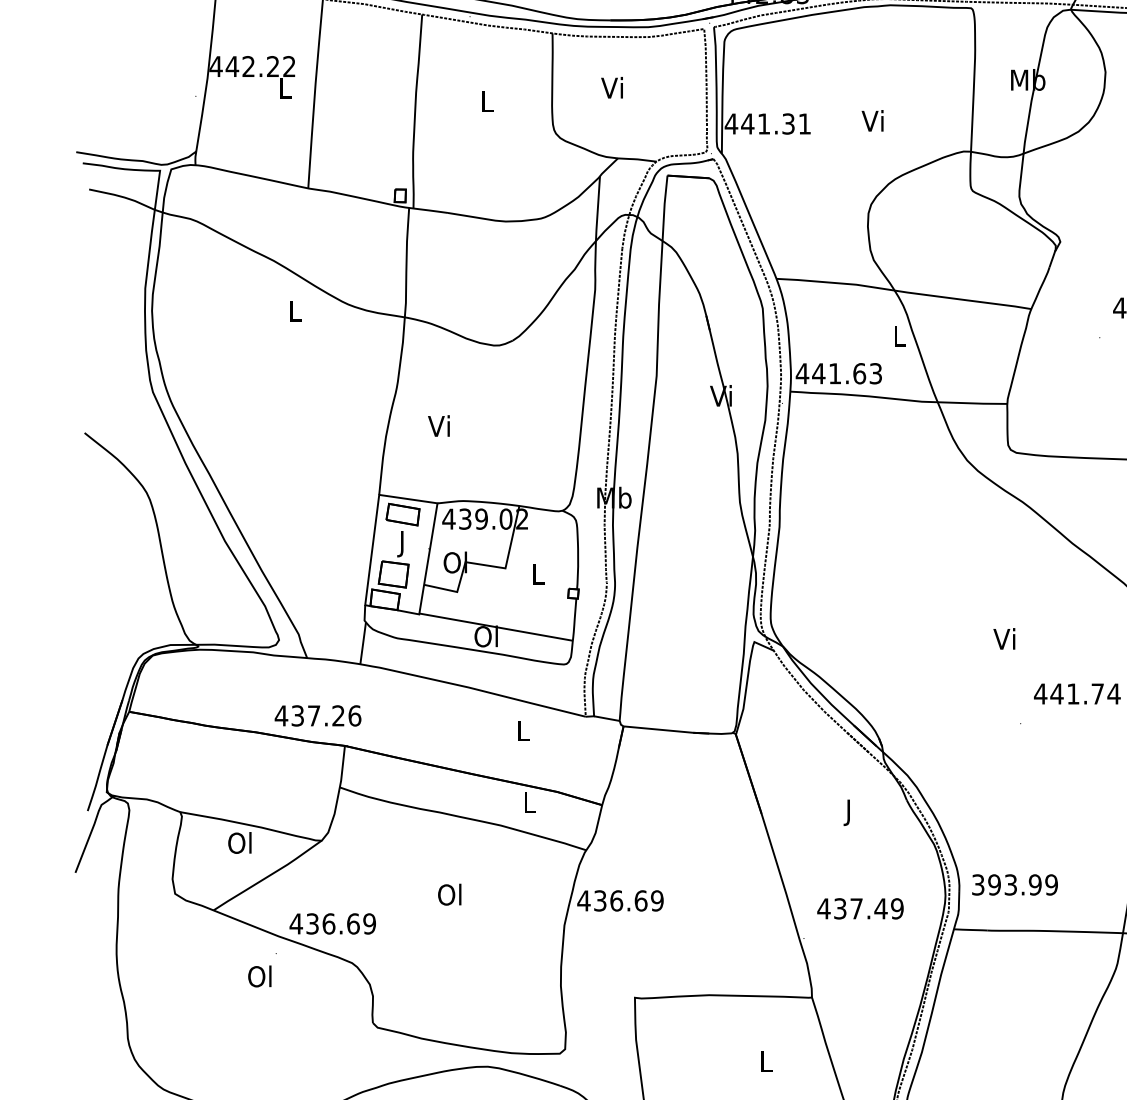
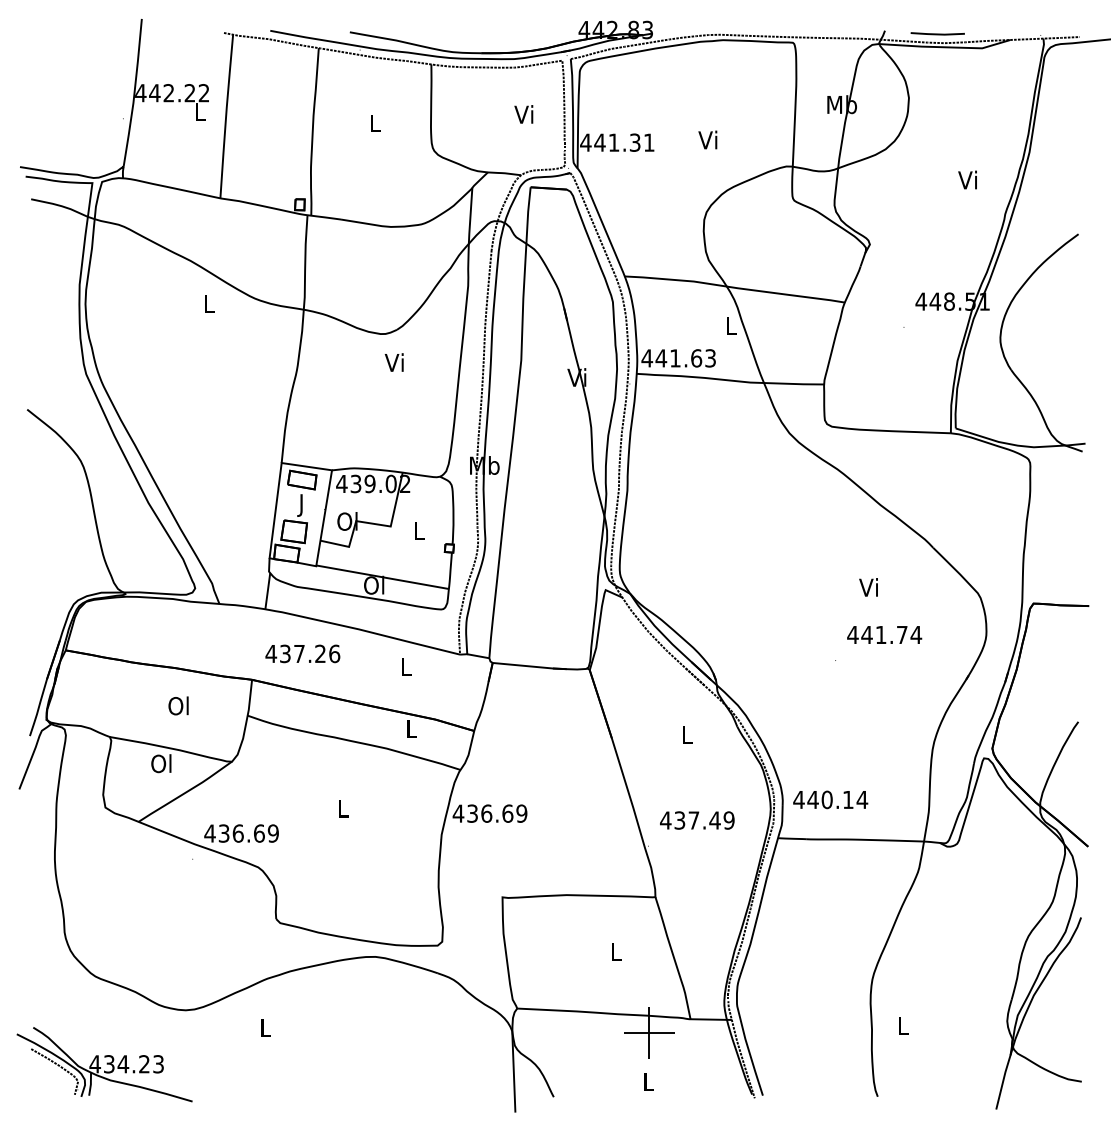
text: (611, 87) -> (523, 114), moved
text: (438, 425) -> (393, 362), moved
text: (1004, 639) -> (868, 587), moved
text: (317, 715) -> (302, 653), moved
text: (849, 812) -> (687, 737), J -> L
text: (1014, 884) -> (830, 799), 393.99 -> 440.14
text: (449, 893) -> (342, 807), Ol -> L
text: (259, 975) -> (178, 705), moved

